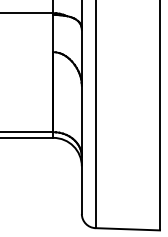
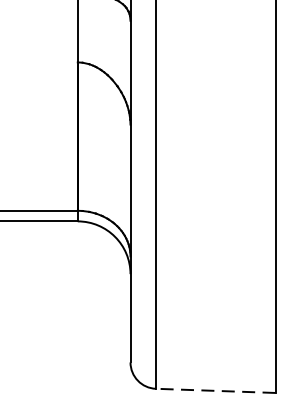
line: (127, 229) -> (215, 391), solid -> dashed

